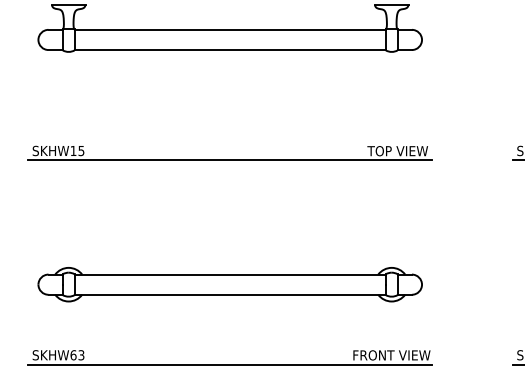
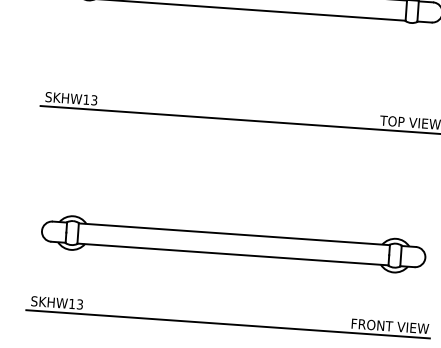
text: (81, 150) -> (94, 99), SKHW15 -> SKHW13
text: (73, 355) -> (72, 304), SKHW63 -> SKHW13

